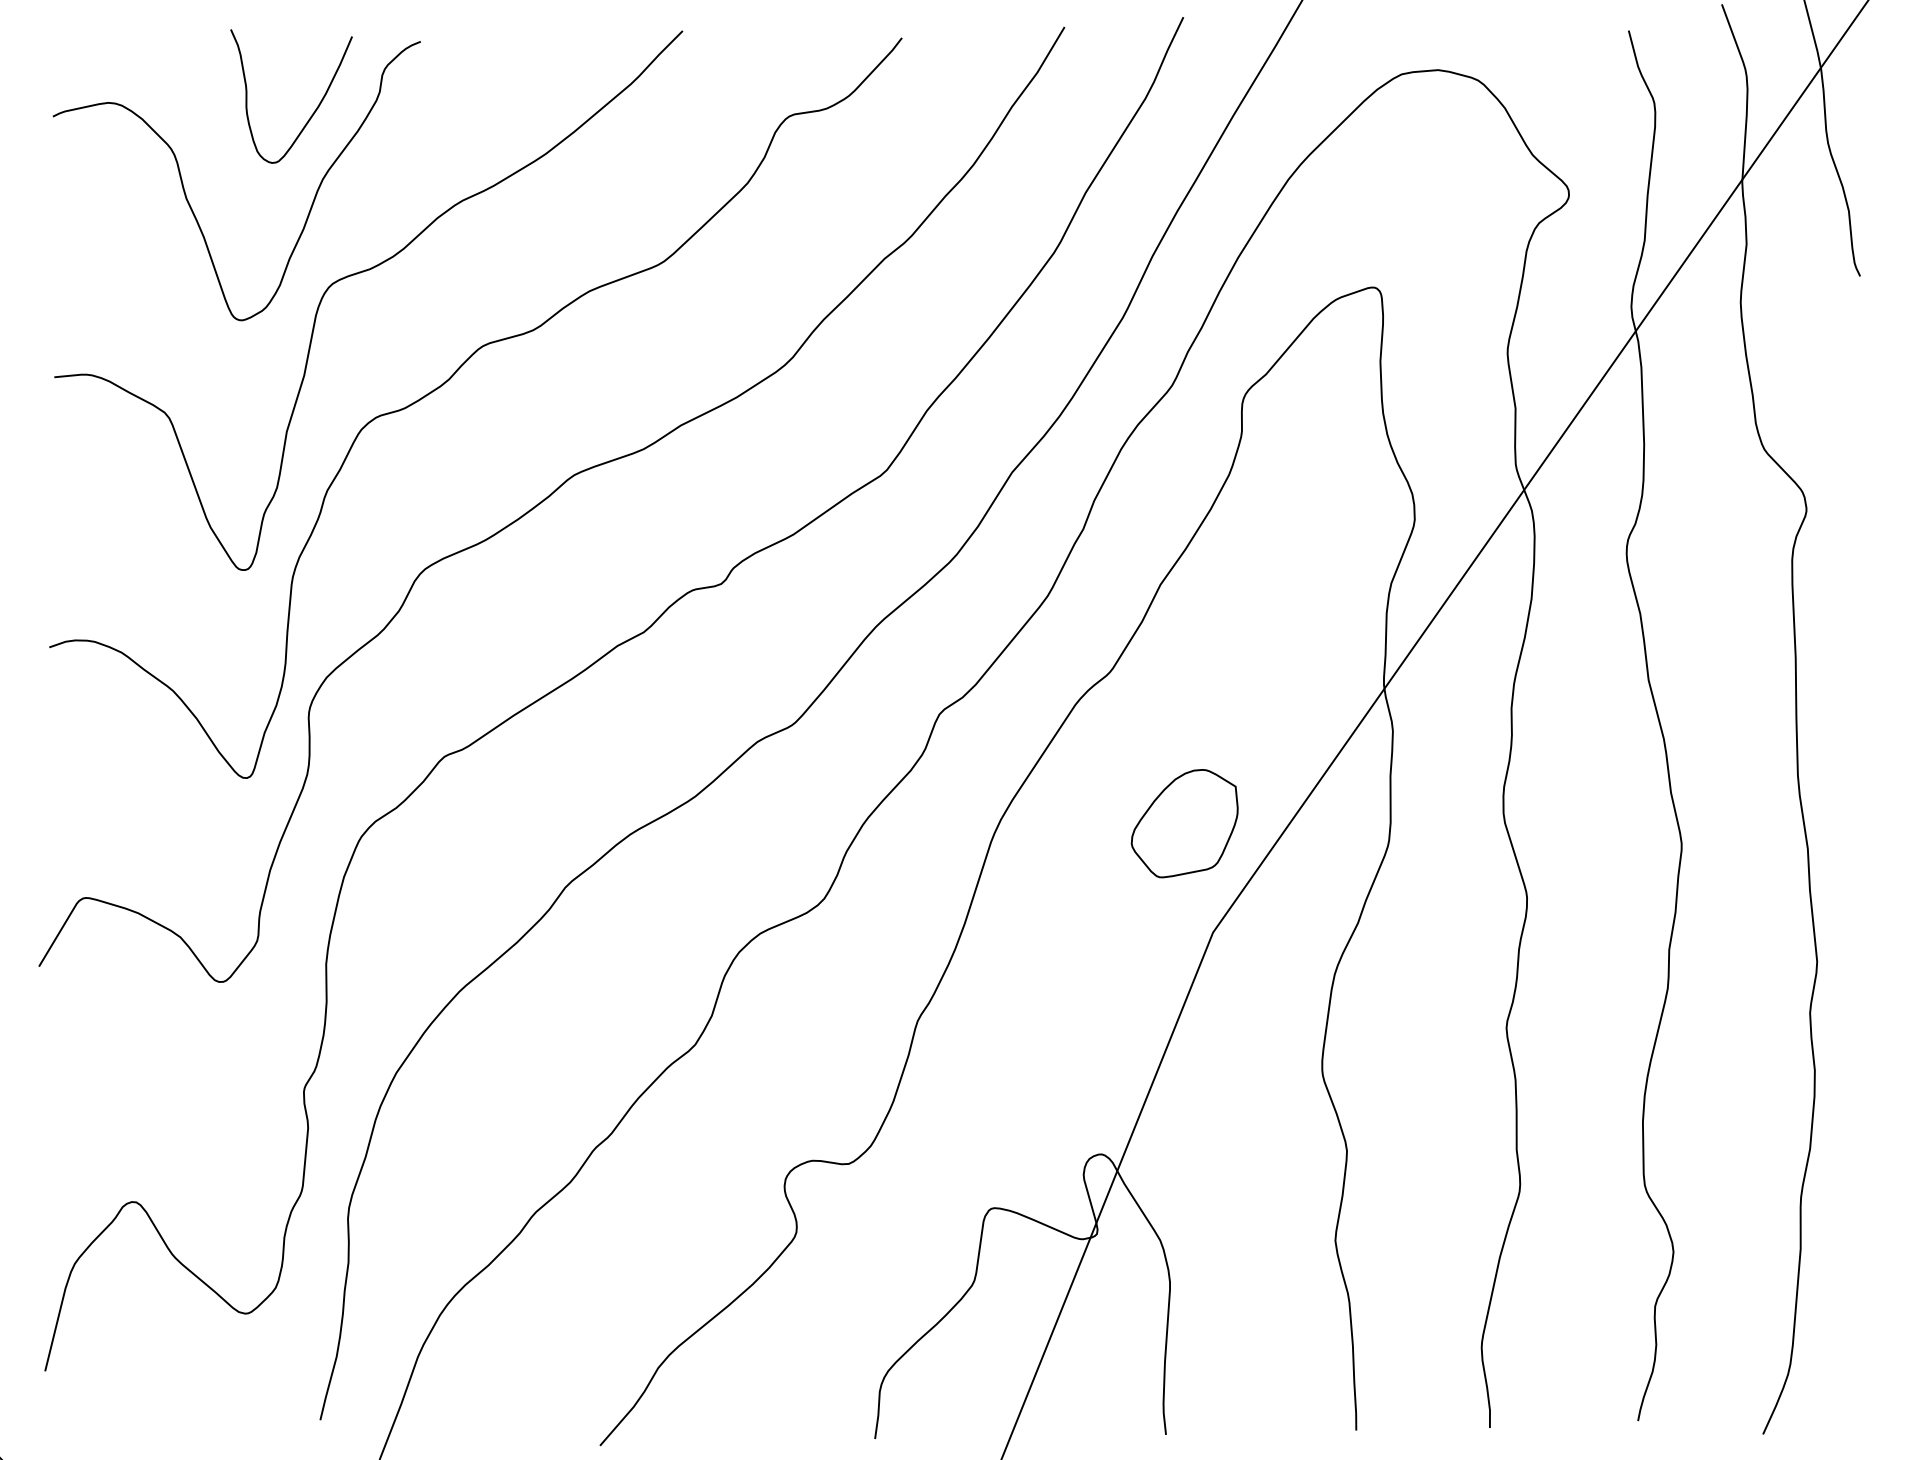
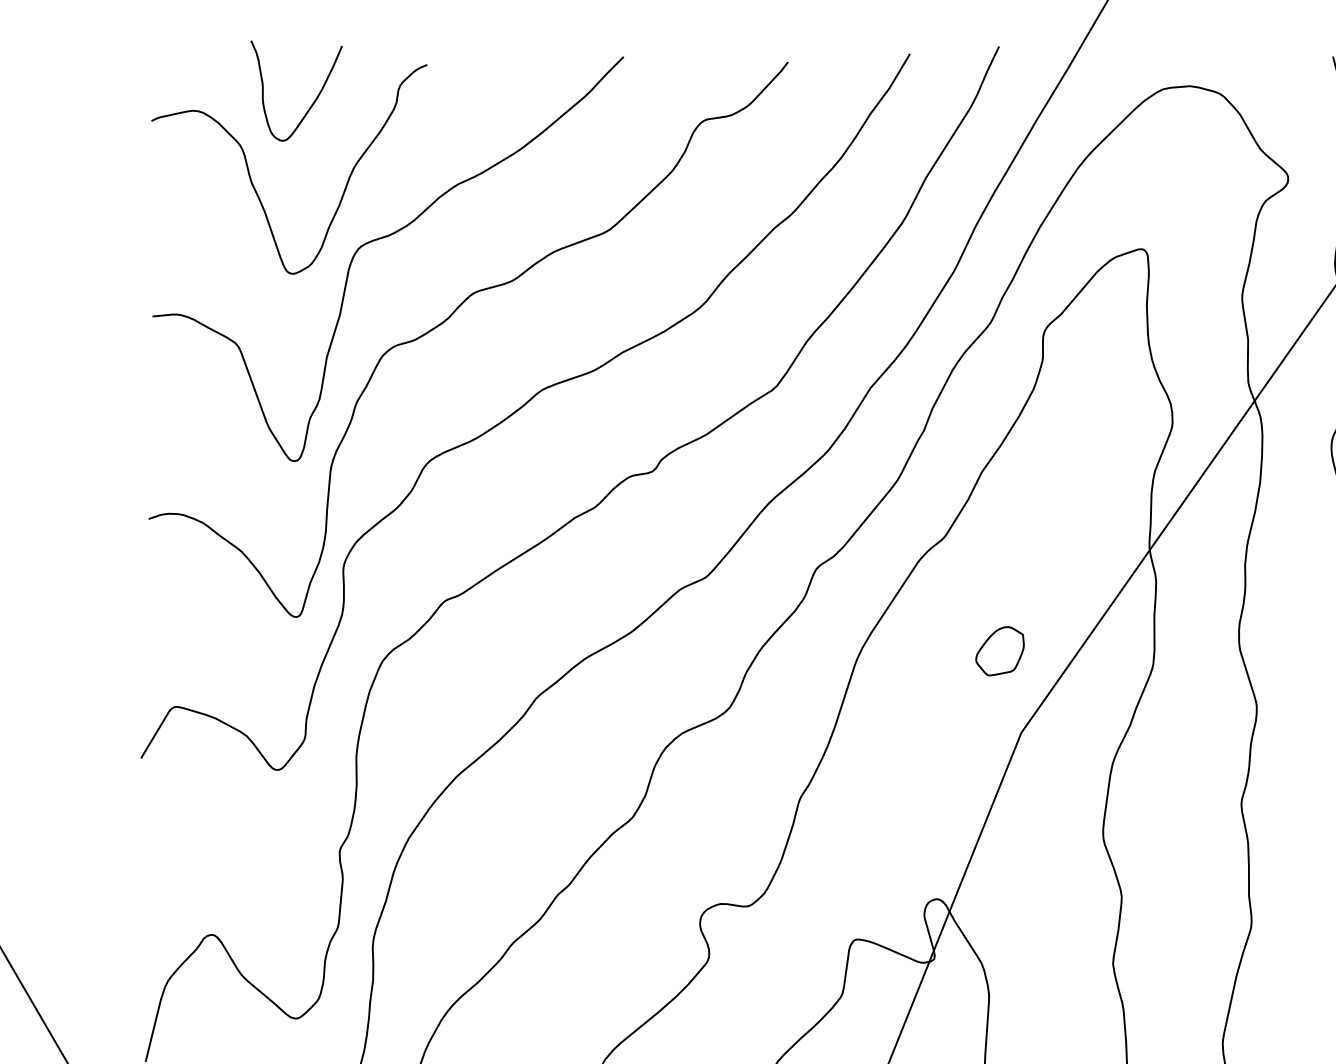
curve: (314, 110) -> (313, 101), moved
part: (1184, 823) -> (999, 651), size x0.6

